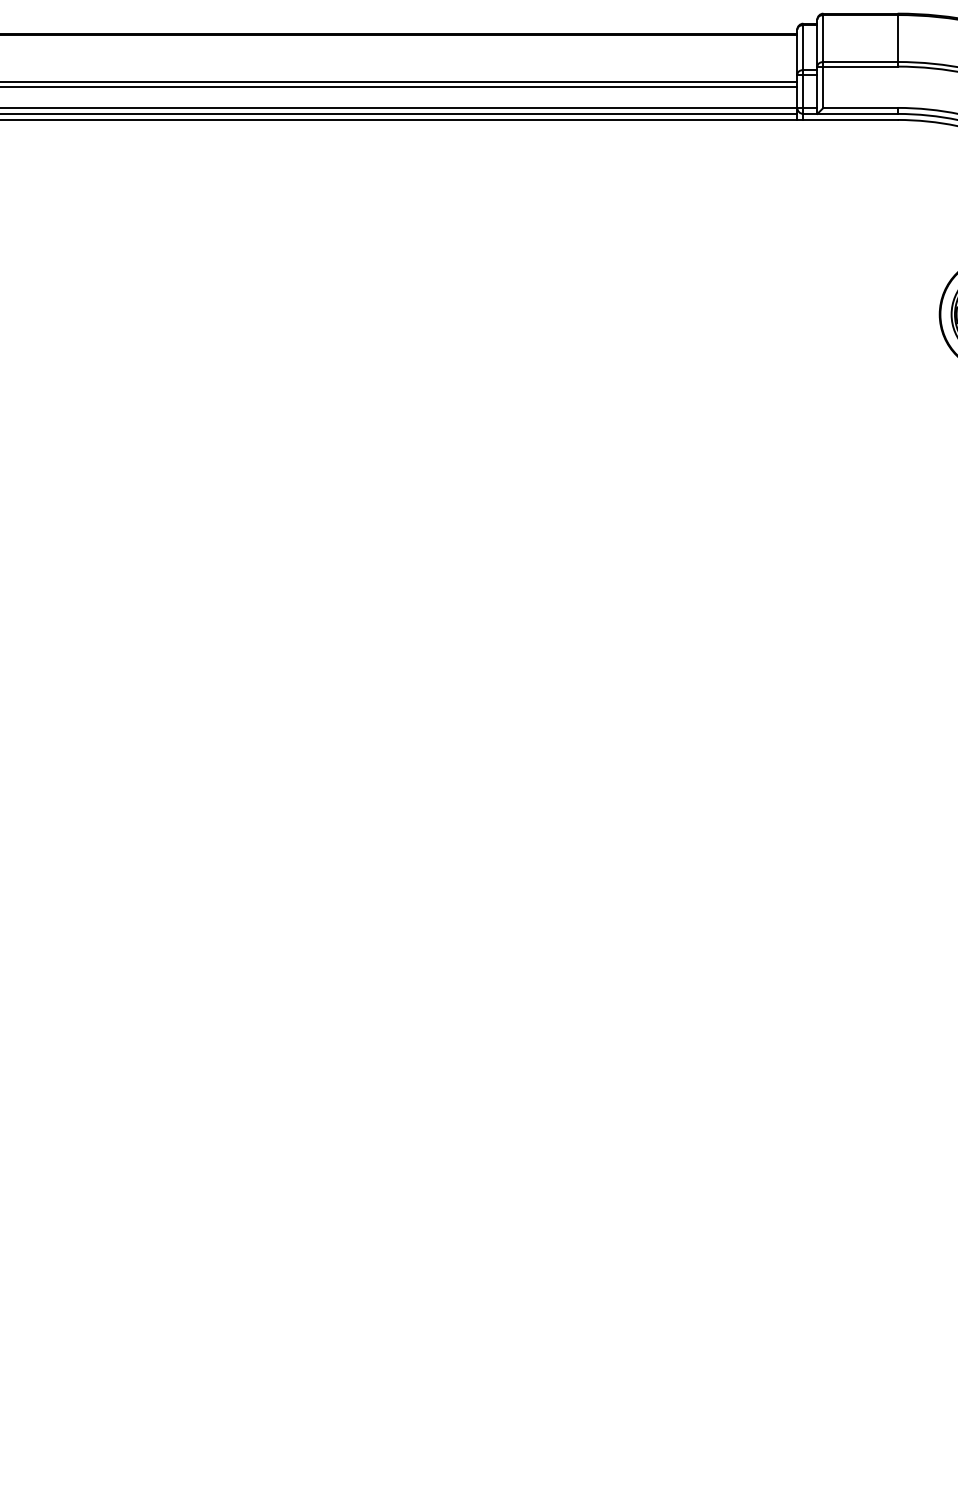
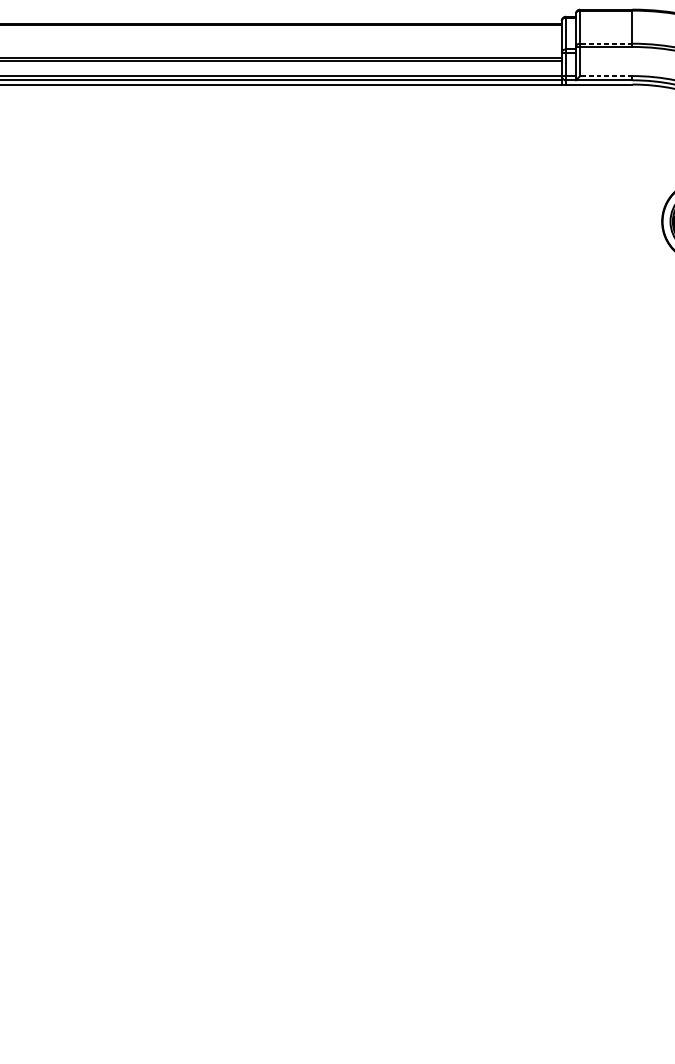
line: (860, 62) -> (606, 44), solid -> dashed
line: (860, 107) -> (606, 75), solid -> dashed

